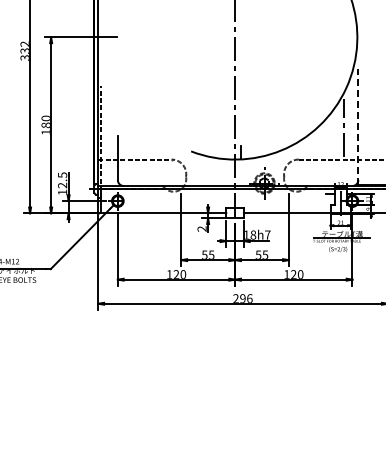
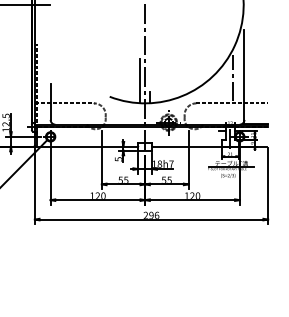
line: (358, 126) -> (244, 76), dashed -> solid
line: (229, 131) -> (140, 80), added
text: (201, 228) -> (118, 158), 2 -> 5

